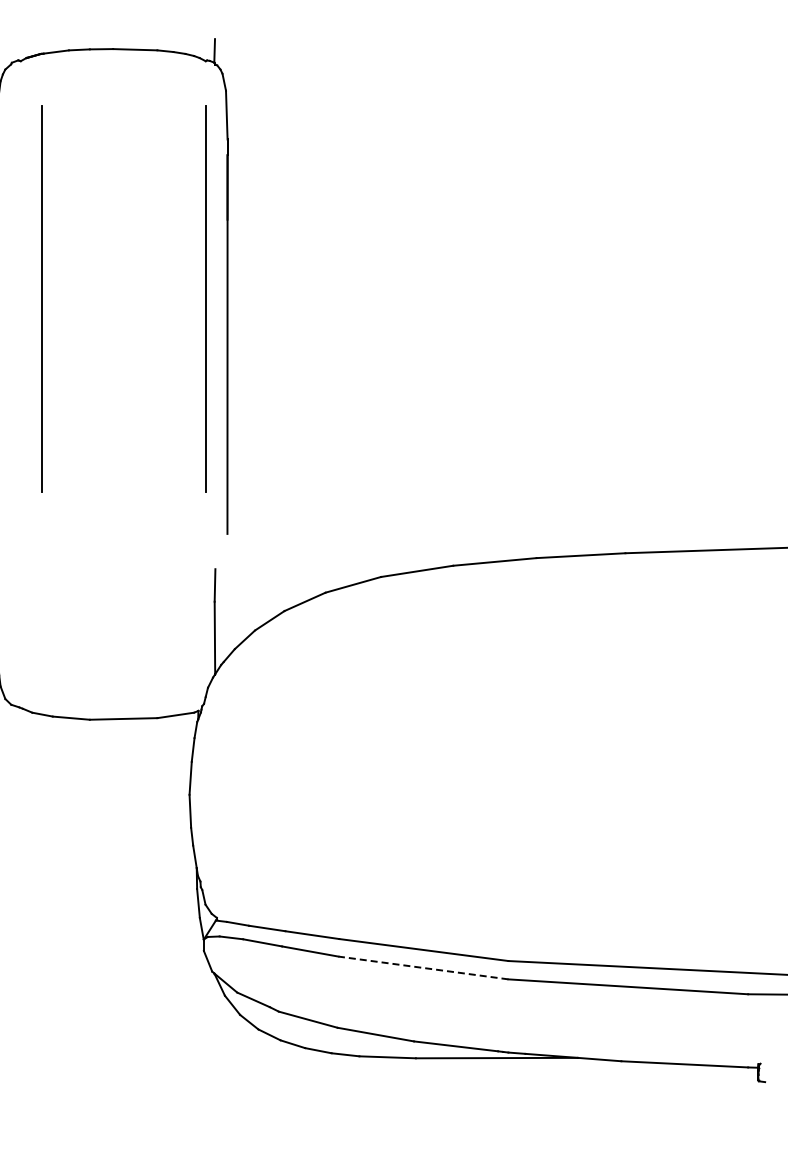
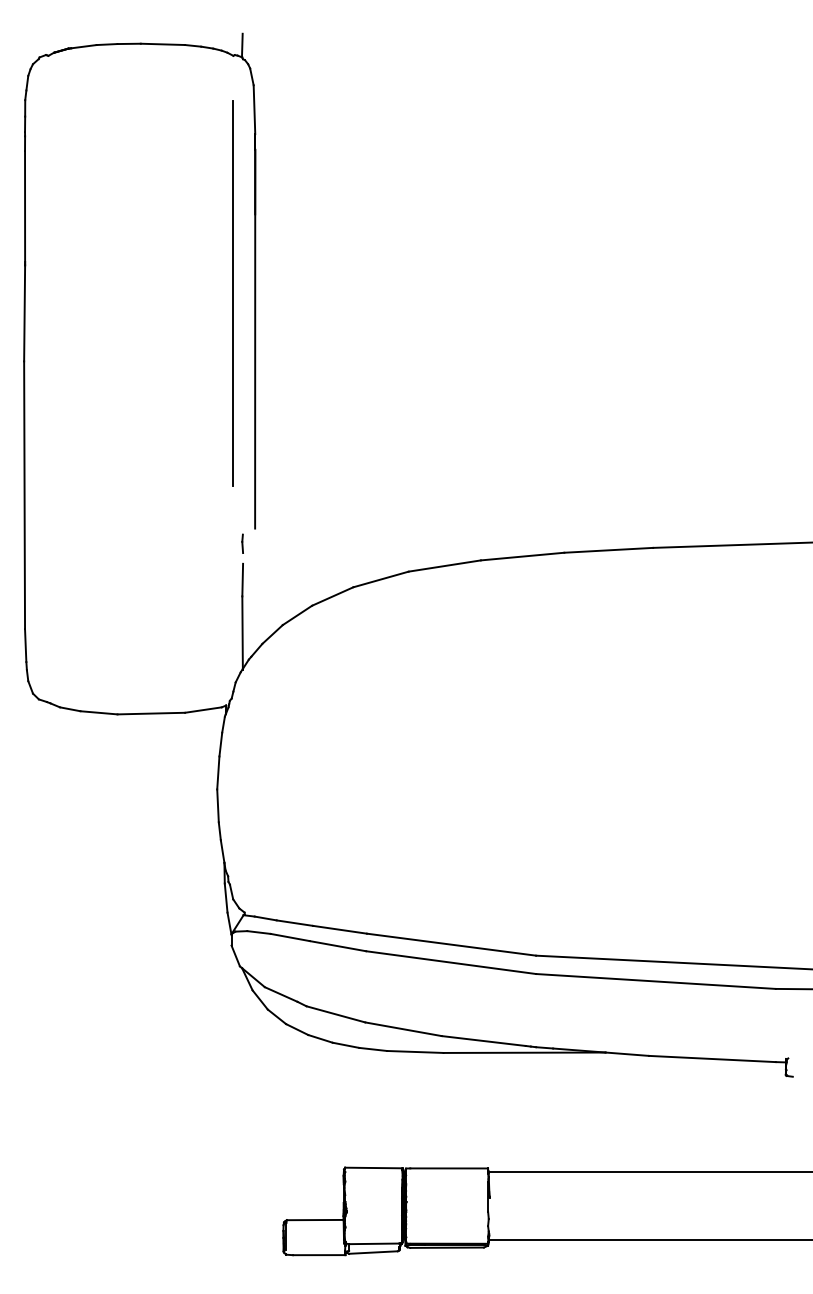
line: (40, 298) -> (68, 293), removed
line: (214, 548) -> (242, 543), added
line: (423, 967) -> (451, 962), dashed -> solid

